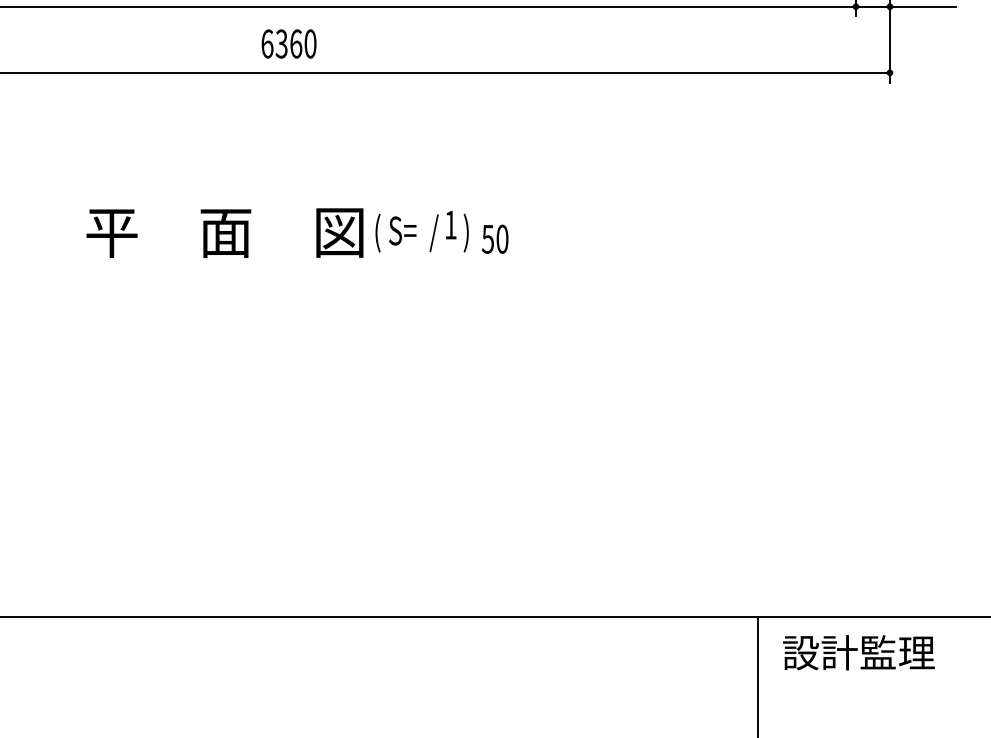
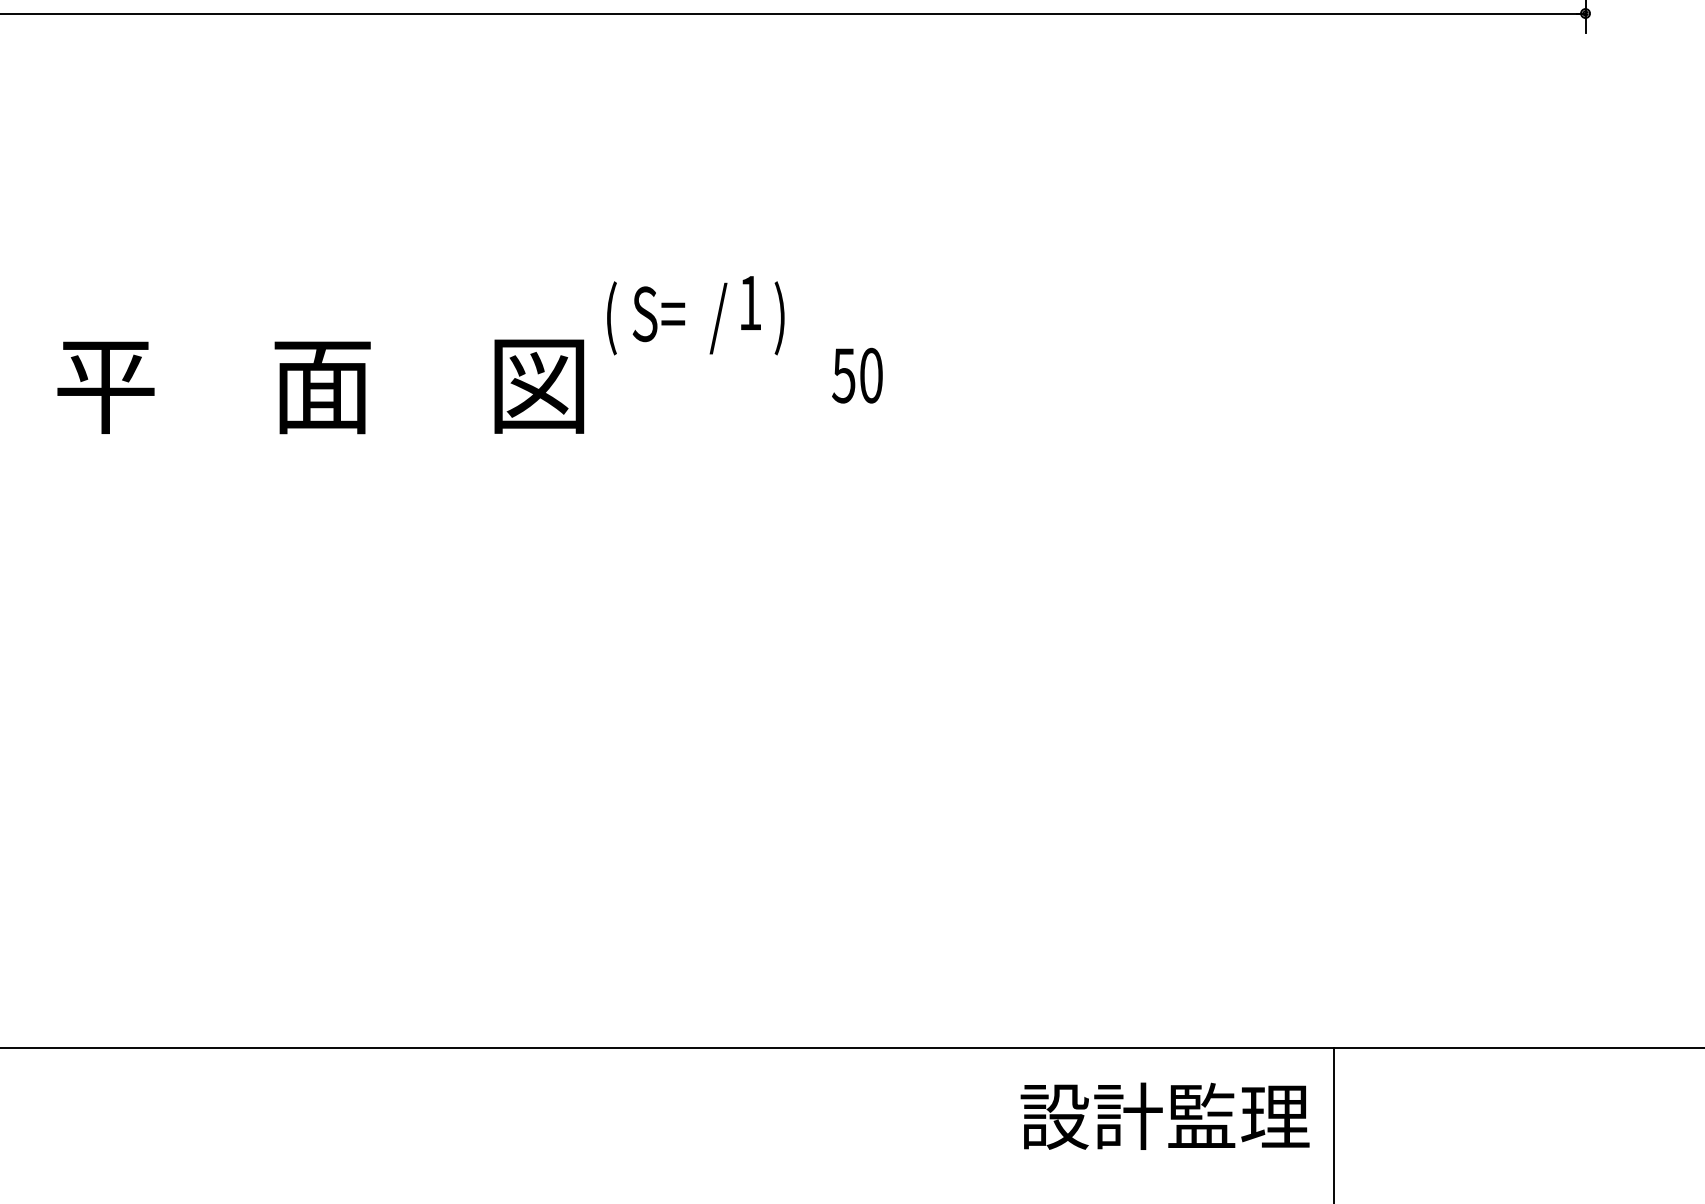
text: (224, 232) -> (319, 385), moved
text: (495, 238) -> (858, 374), moved
text: (858, 652) -> (1164, 1115), moved

